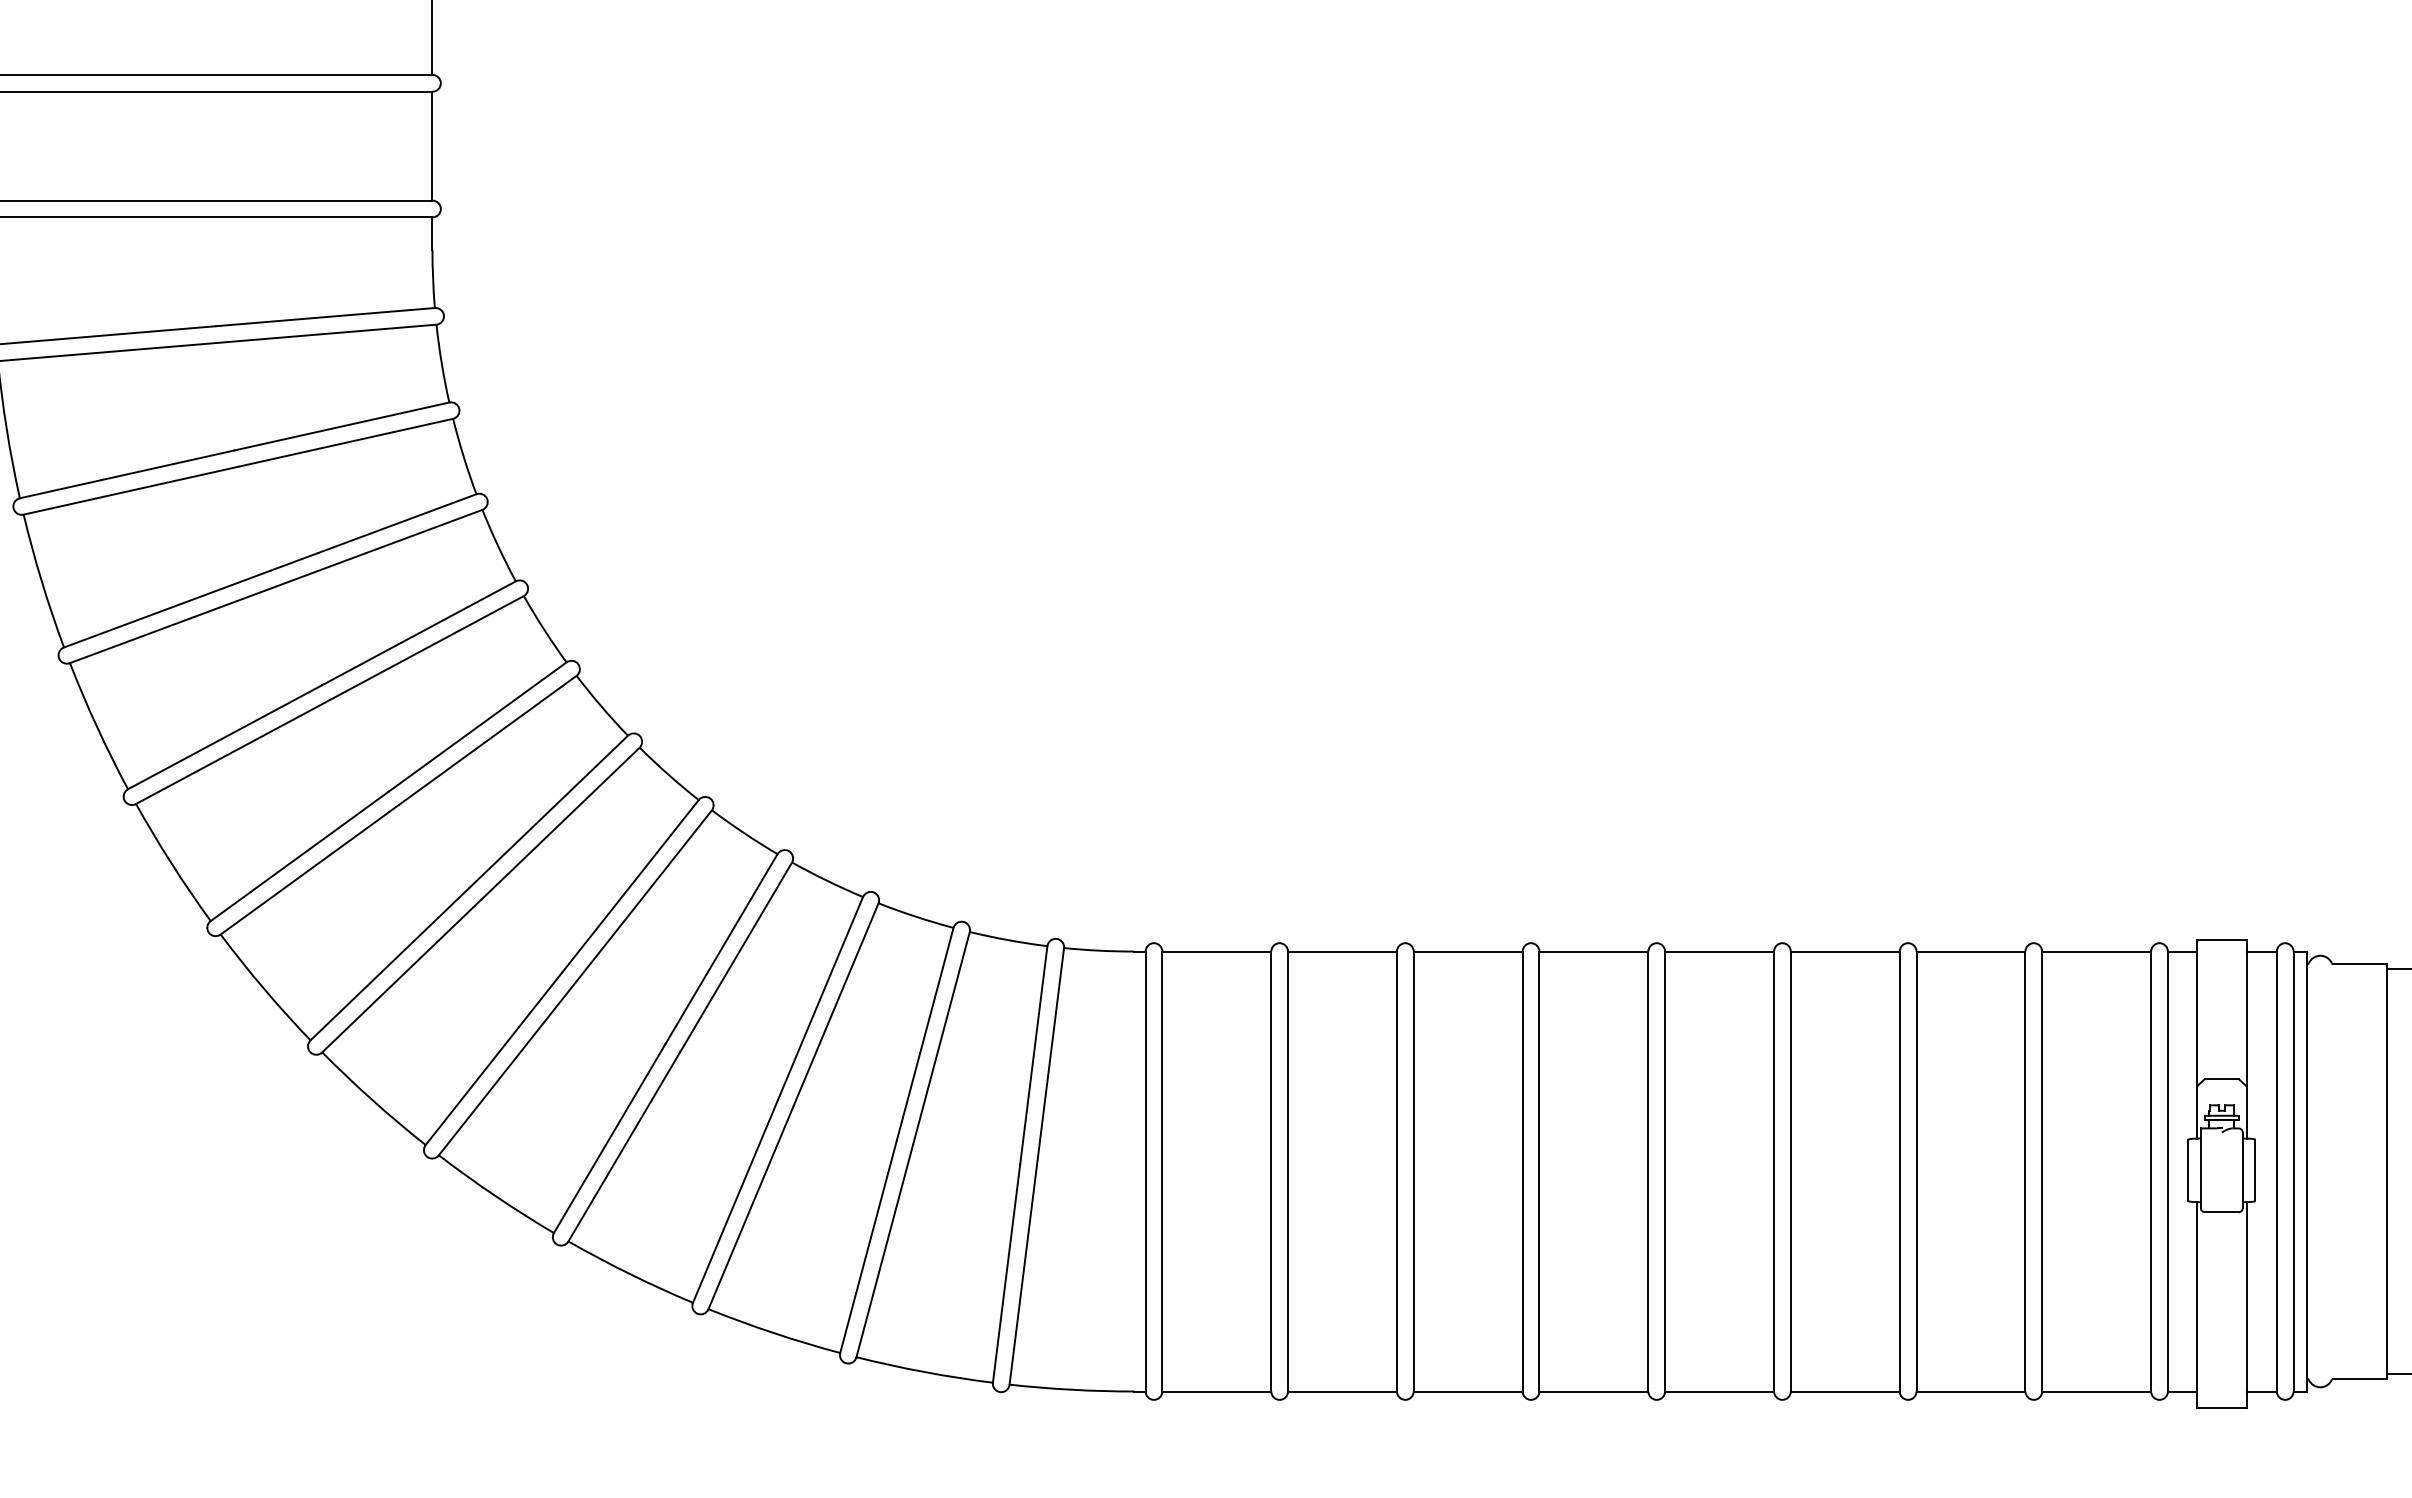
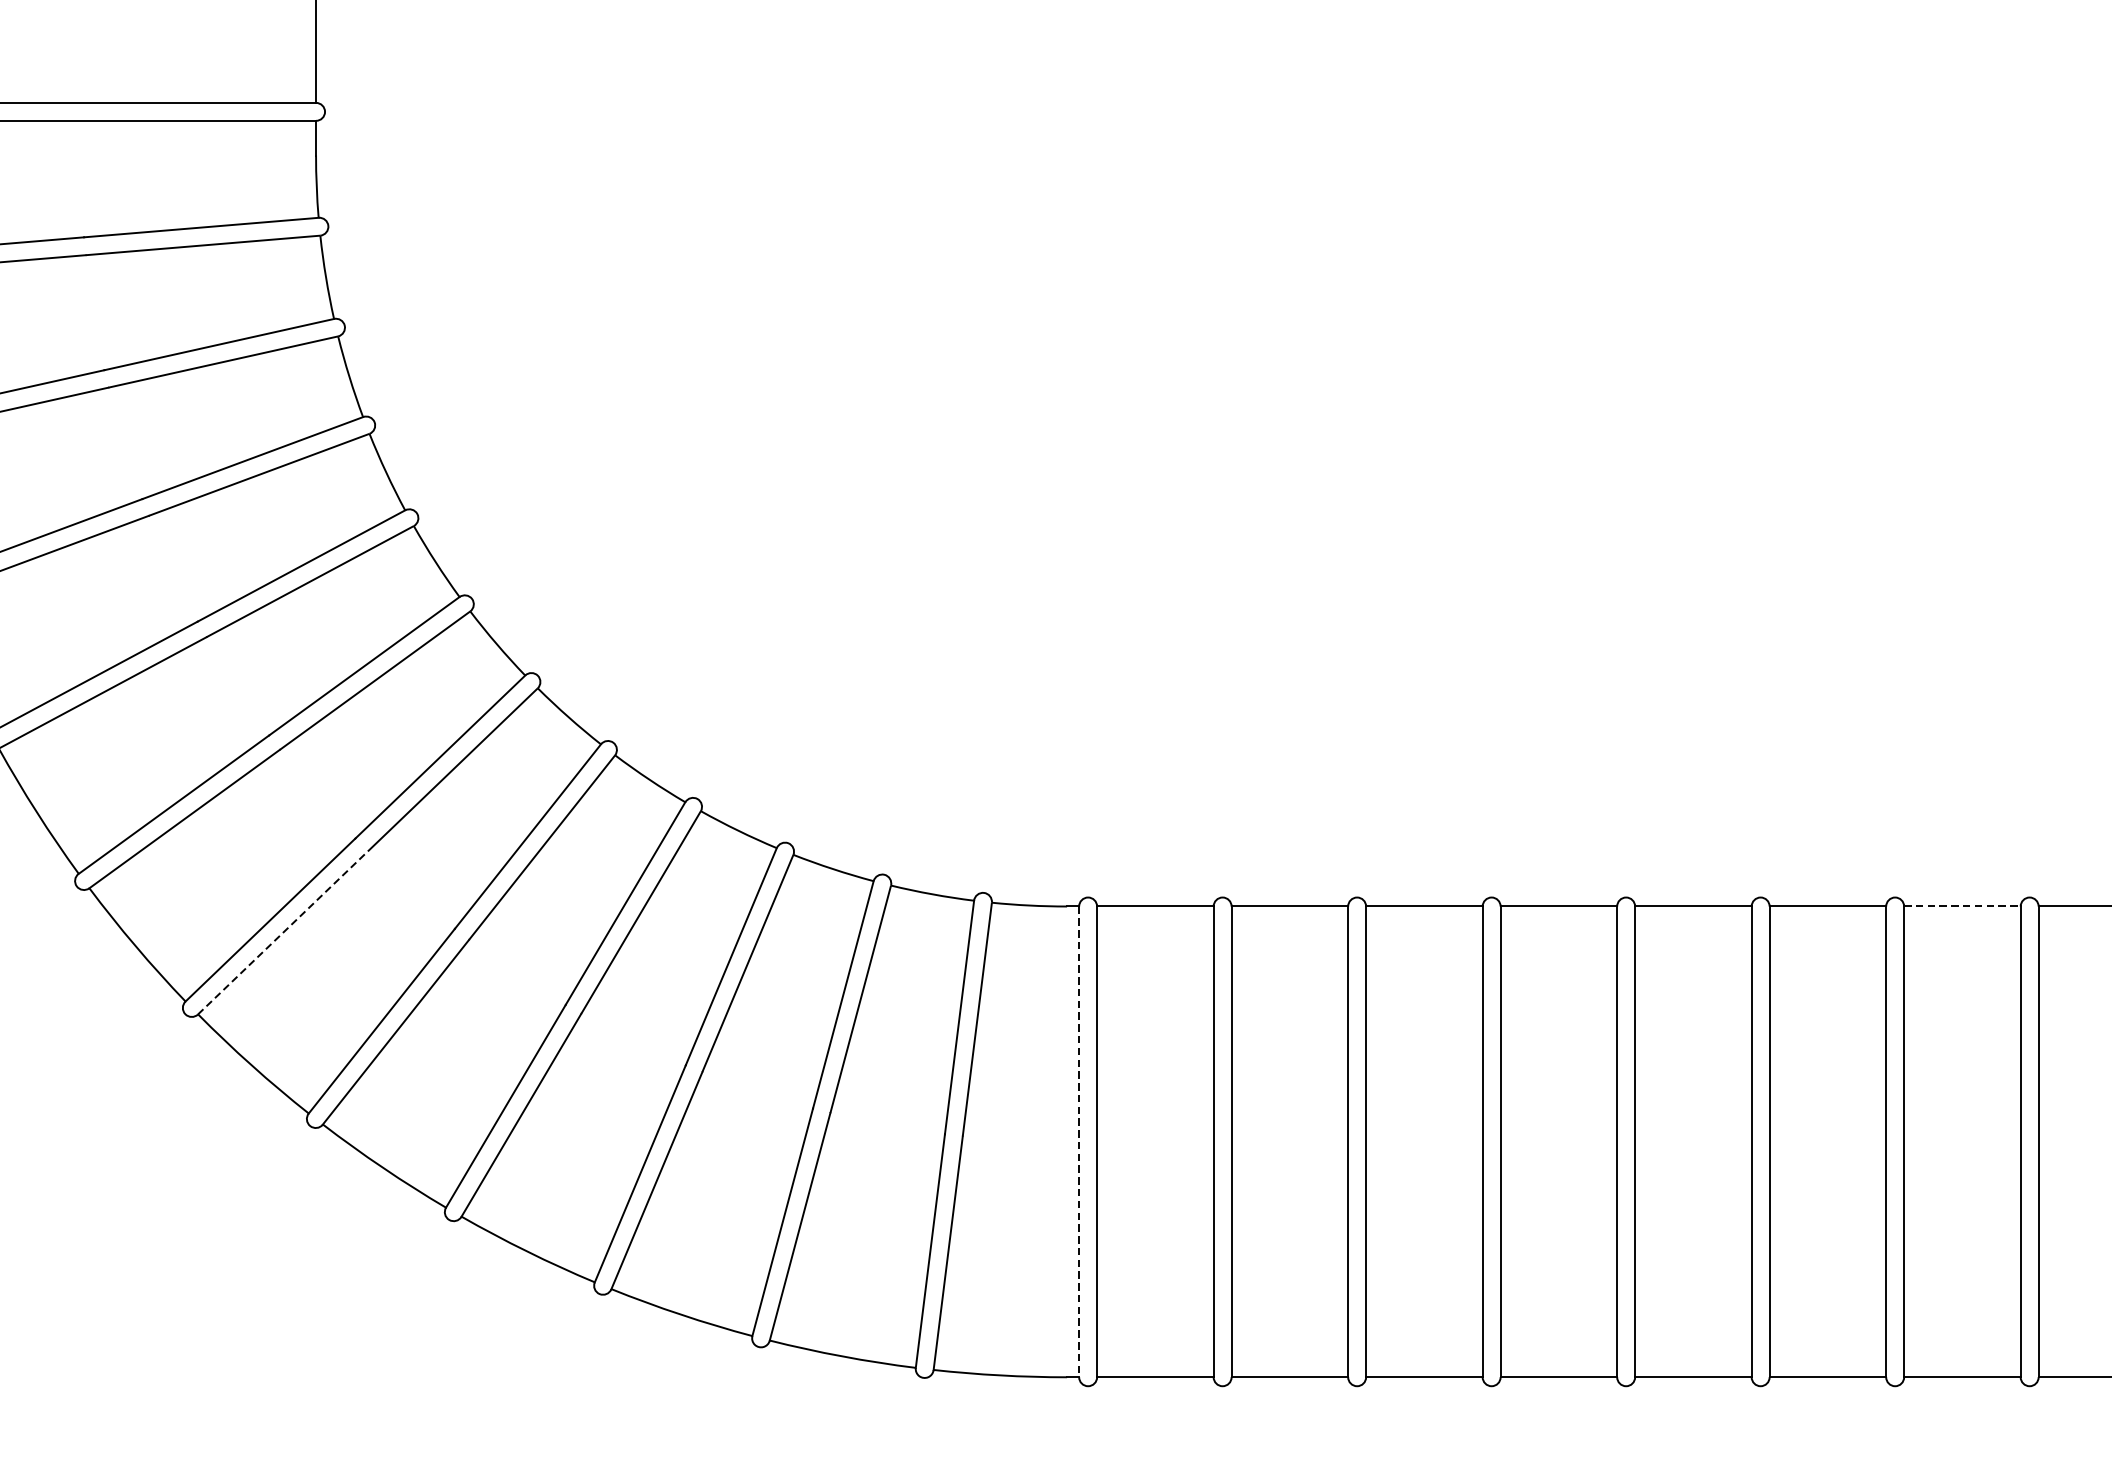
line: (1971, 951) -> (1962, 906), solid -> dashed
line: (401, 975) -> (282, 932), solid -> dashed
line: (1145, 1171) -> (1079, 1141), solid -> dashed

